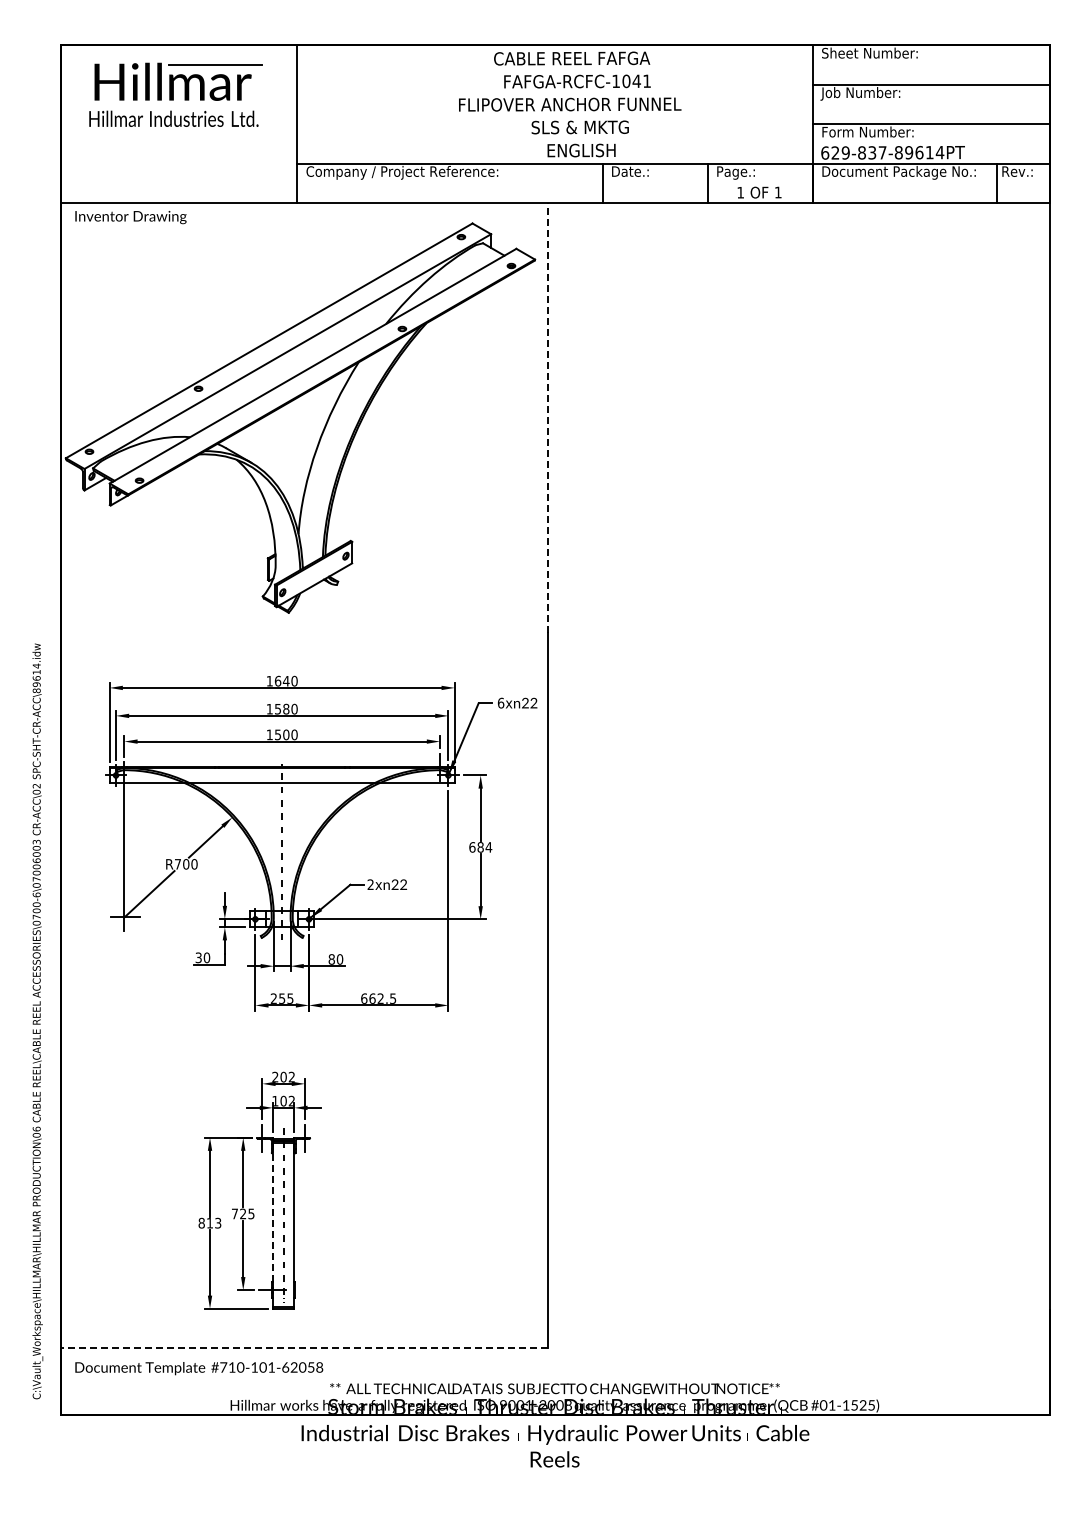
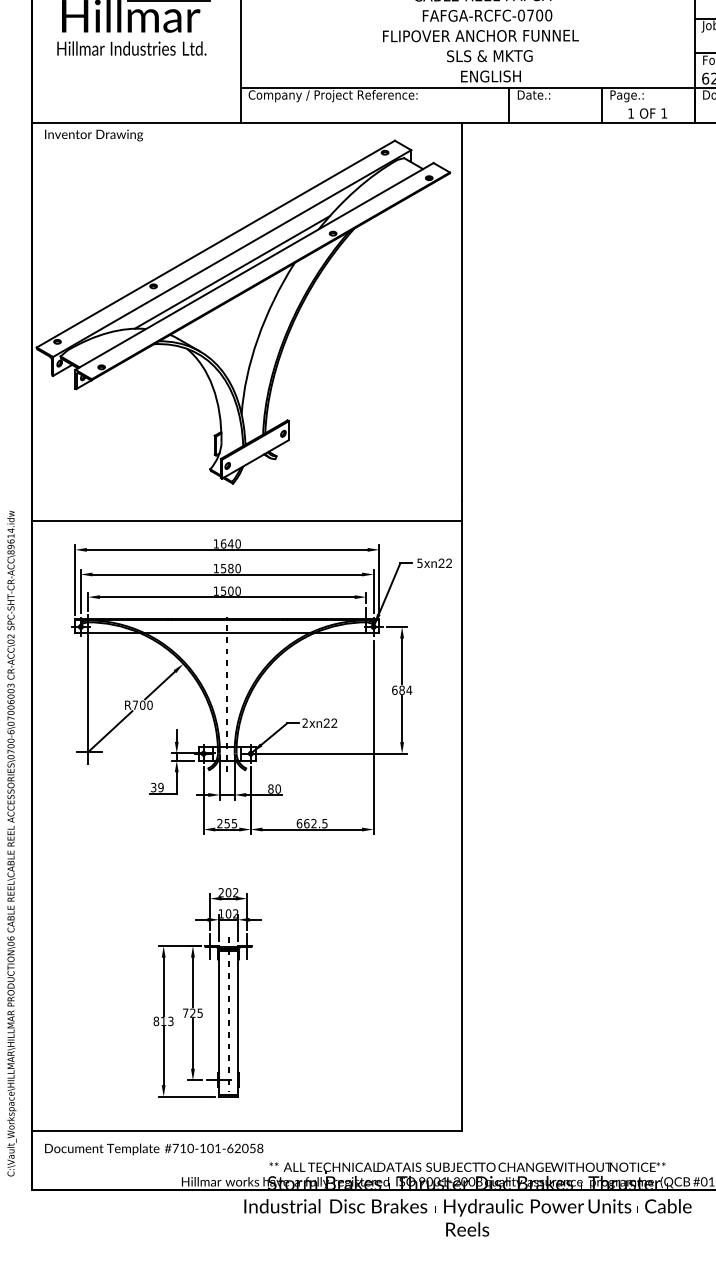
text: (631, 81) -> (534, 15), FAFGA-RCFC-1041 -> FAFGA-RCFC-0700
line: (287, 372) -> (231, 271), added
line: (548, 417) -> (461, 311), dashed -> solid
line: (304, 654) -> (246, 520), added
text: (500, 702) -> (419, 562), 6x -> 5x
text: (206, 957) -> (160, 787), 30 -> 39
line: (273, 1212) -> (219, 1011), dashed -> solid
line: (304, 1347) -> (246, 1130), dashed -> solid

